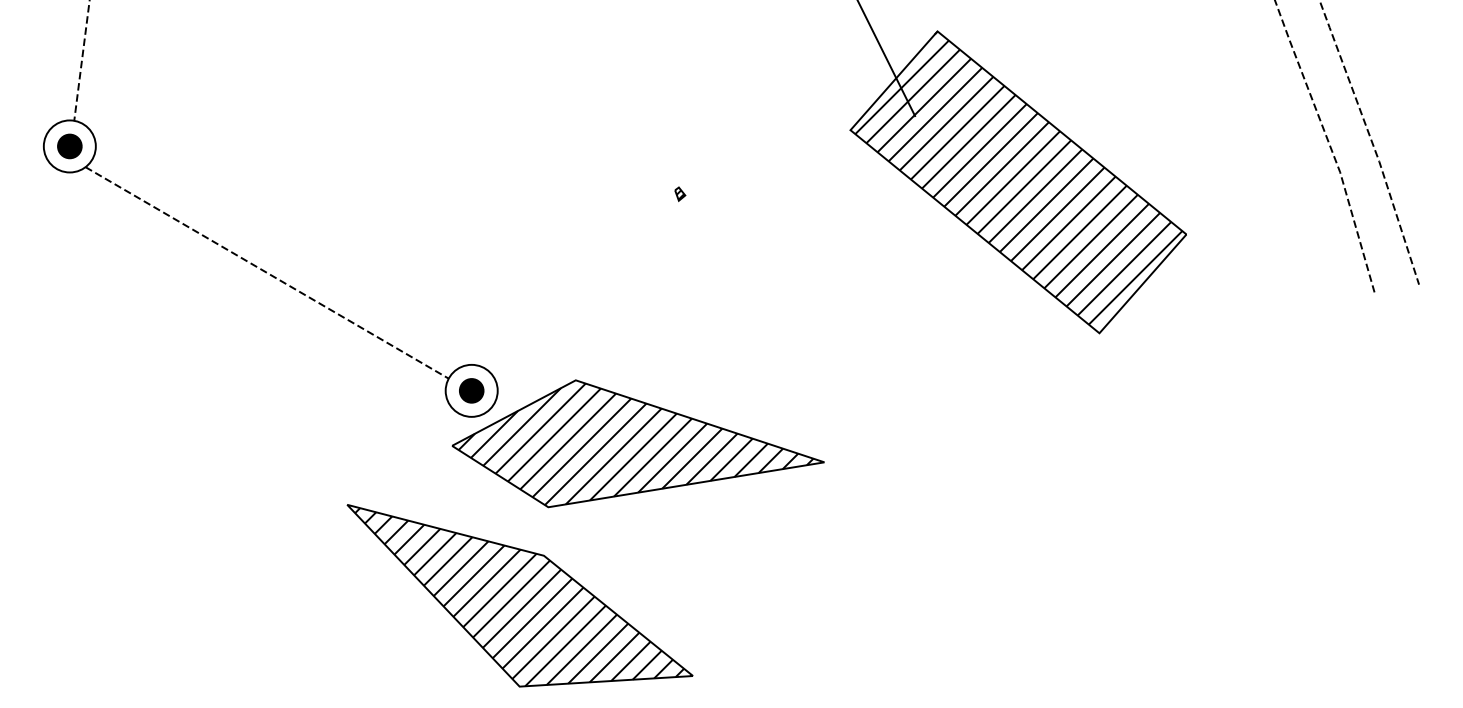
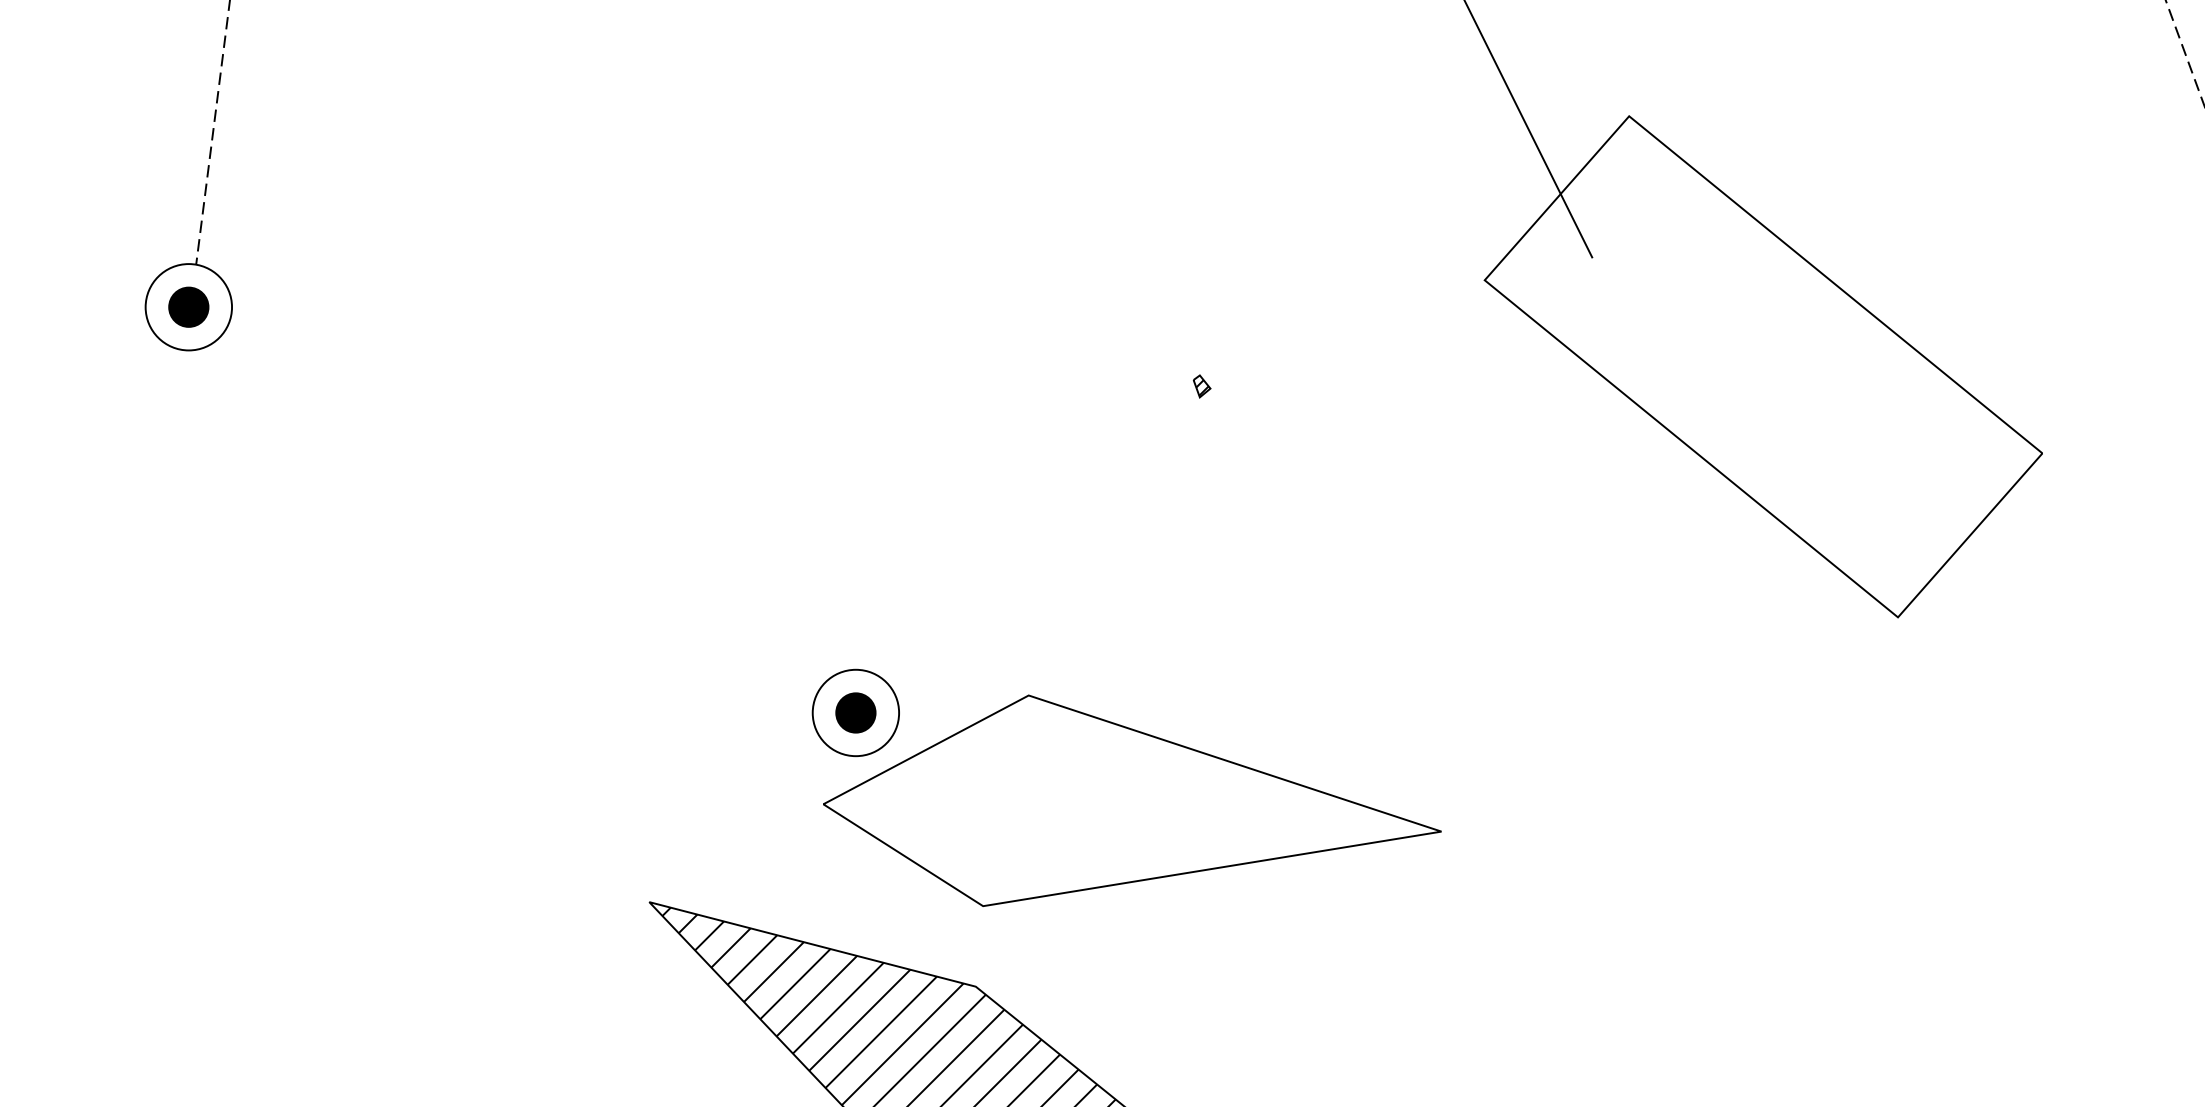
hatch: (1018, 177) -> (1763, 358), removed
line: (266, 272) -> (515, 516), removed
hatch: (635, 444) -> (1127, 802), removed

